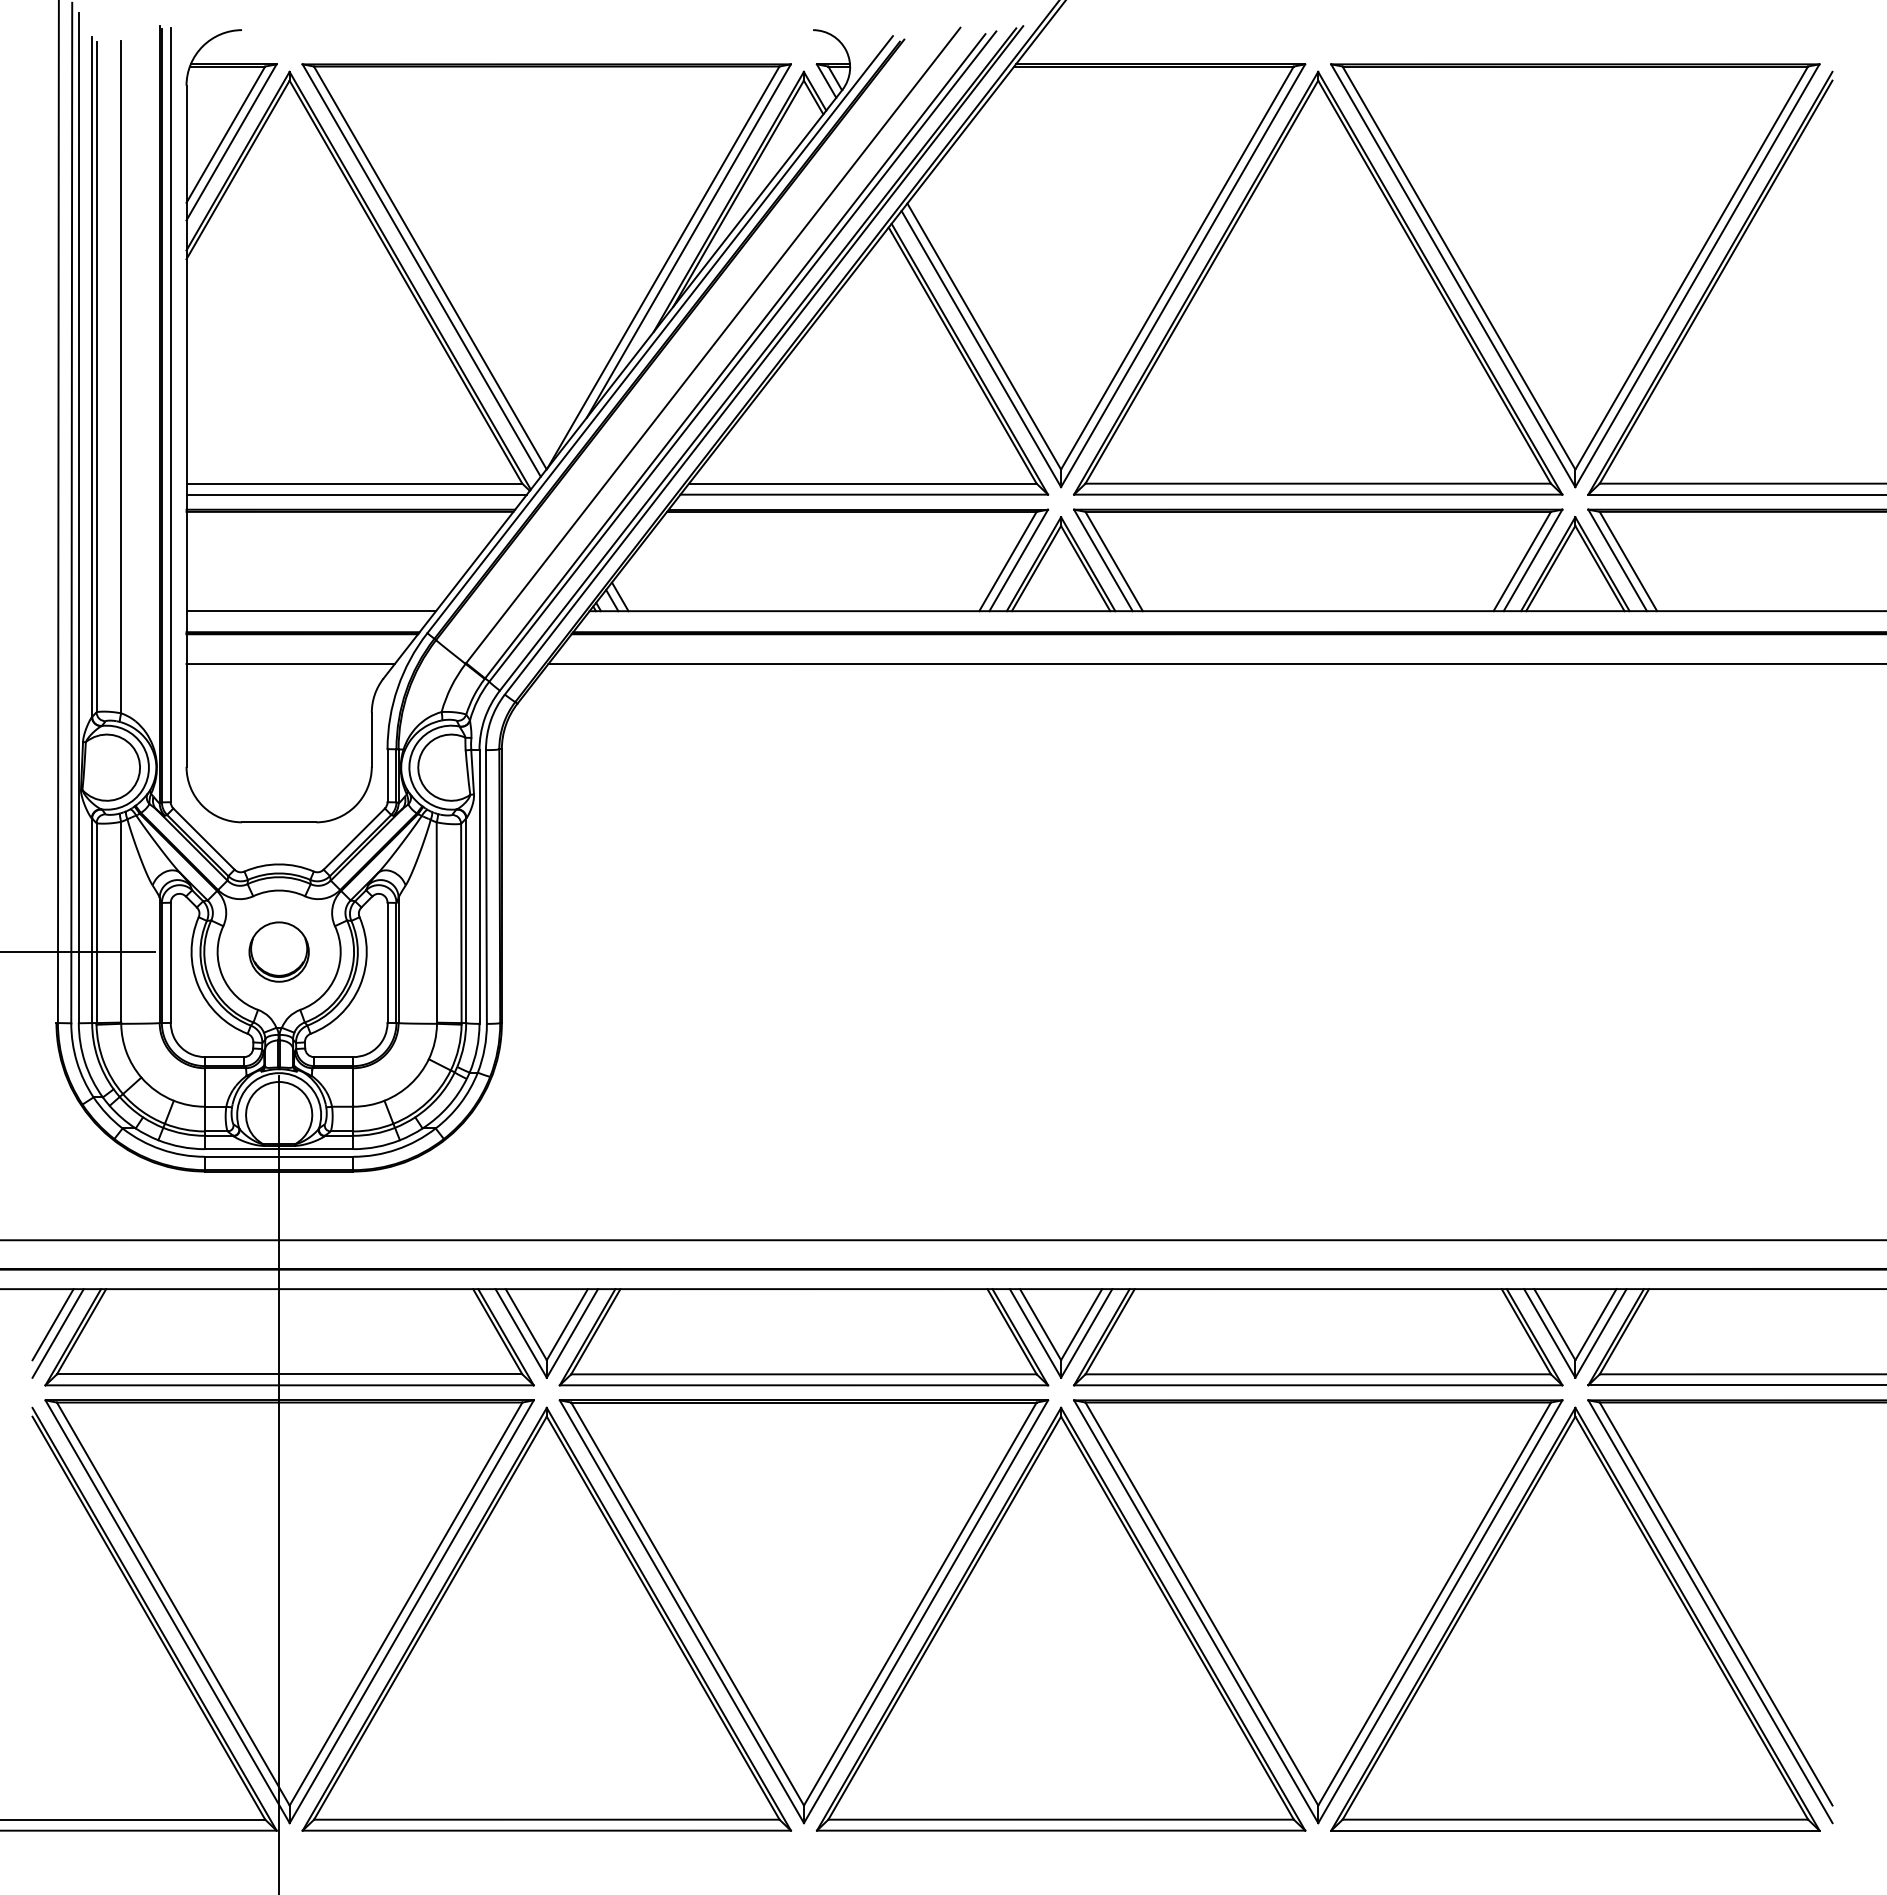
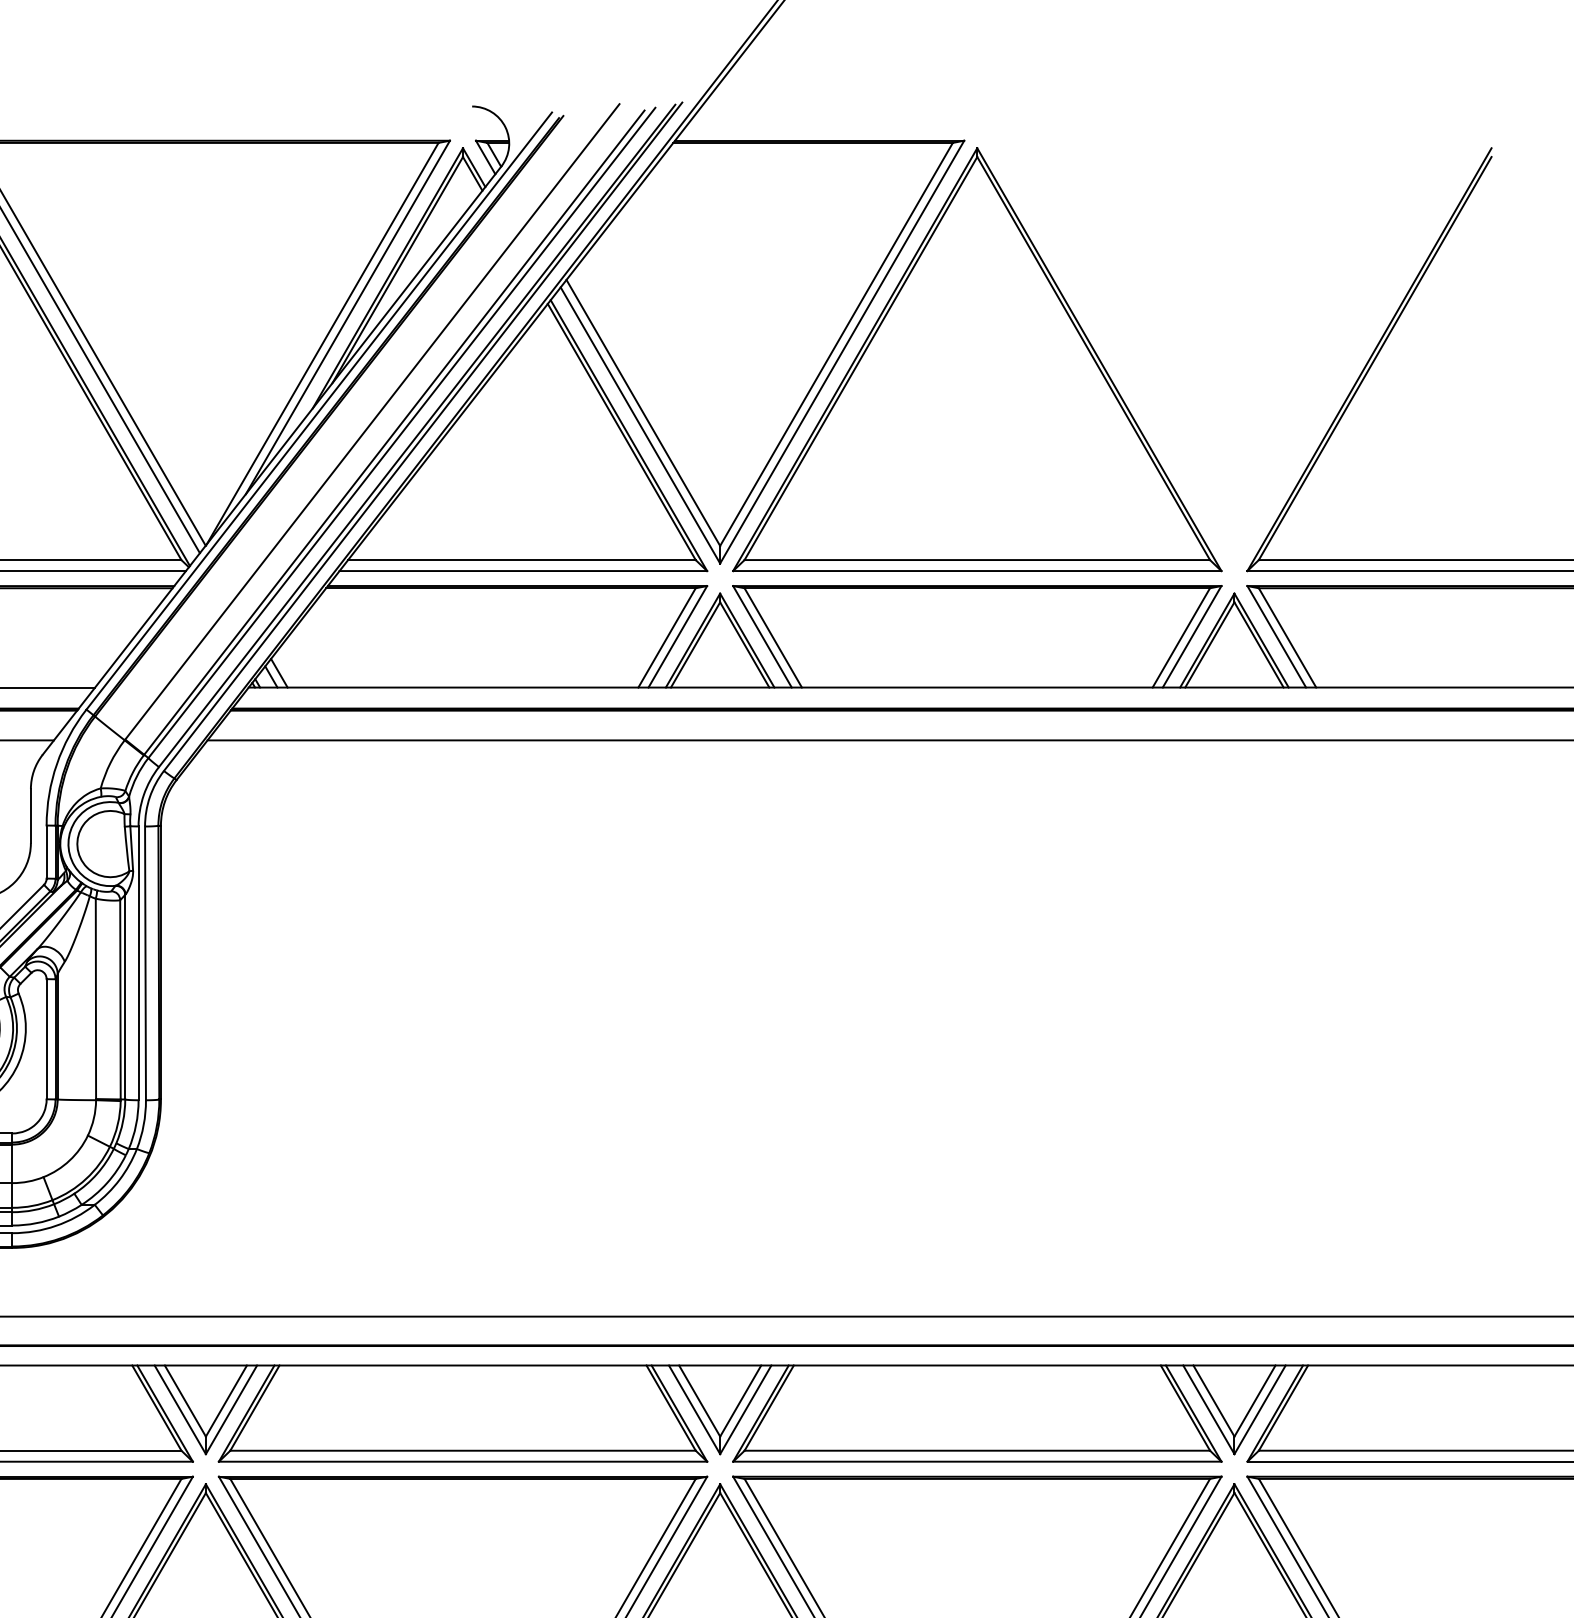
part: (1575, 275) -> (1234, 351), removed

